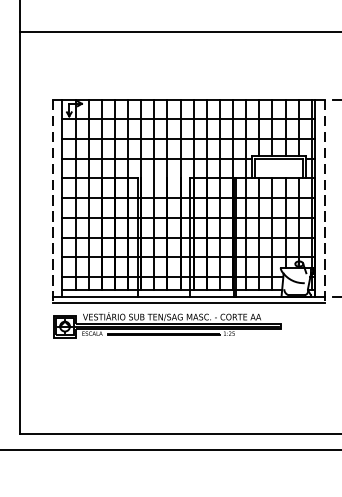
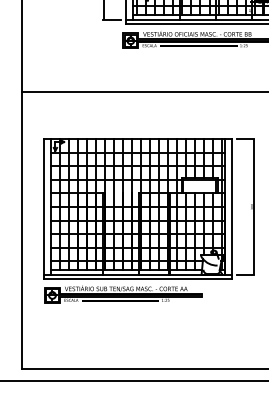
line: (52, 201) -> (43, 209), dashed -> solid
line: (324, 201) -> (231, 209), dashed -> solid

